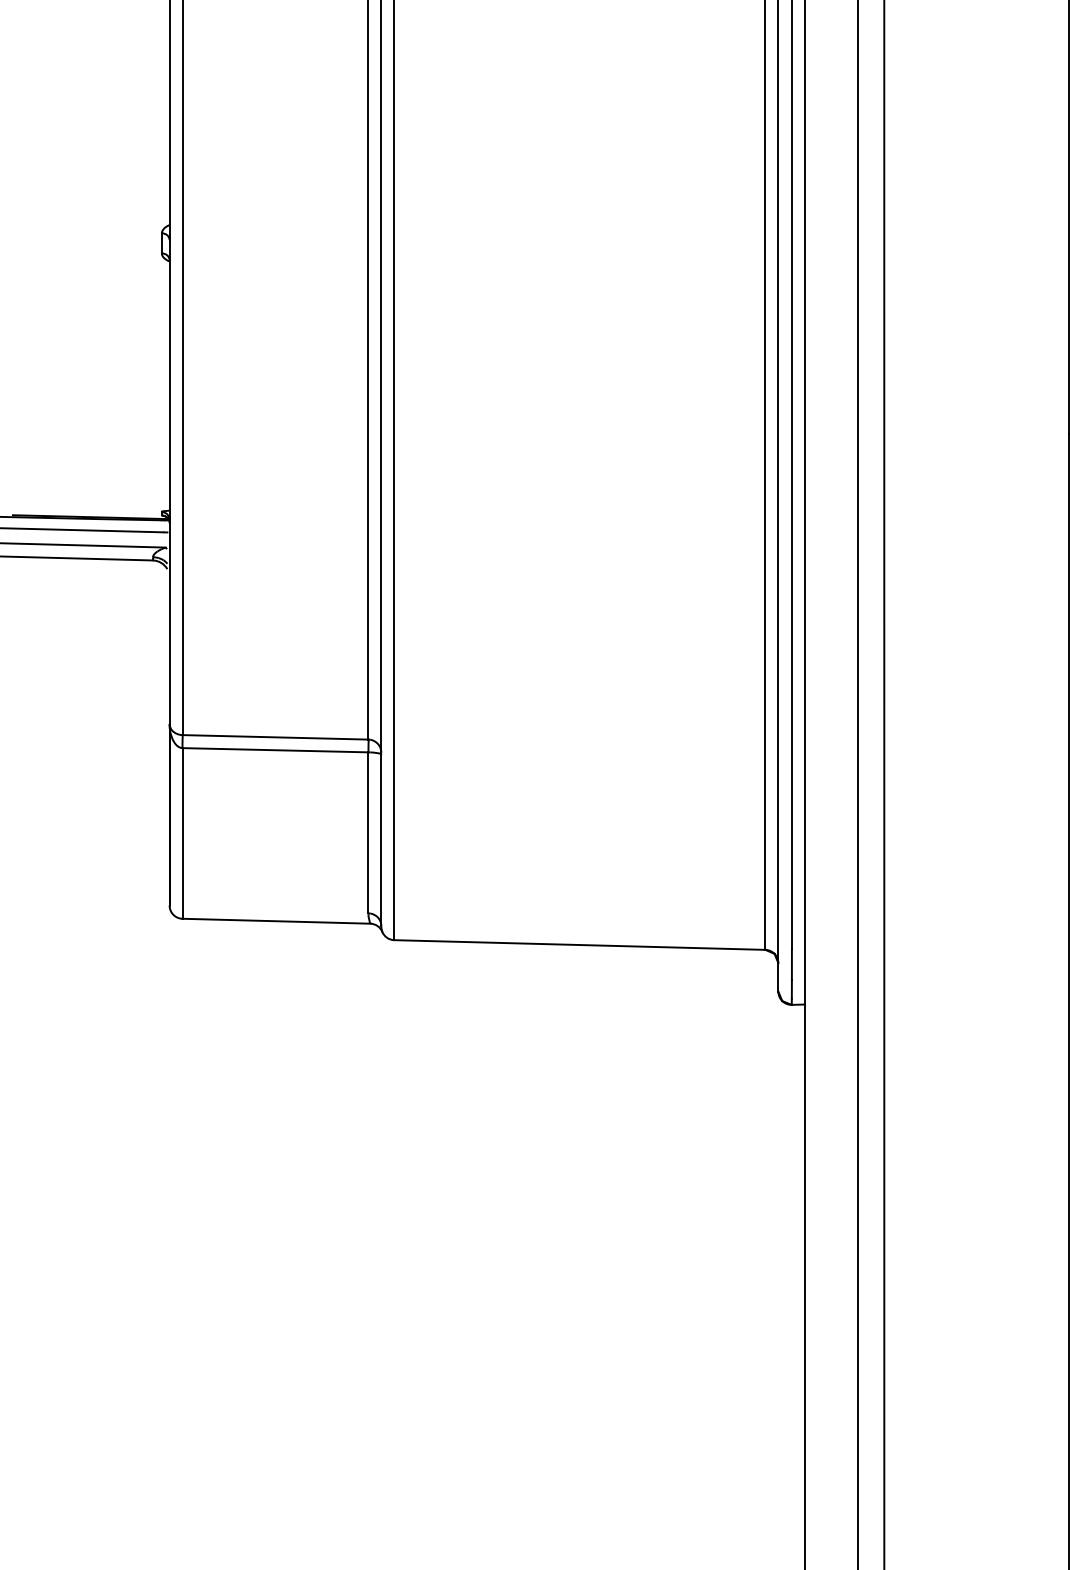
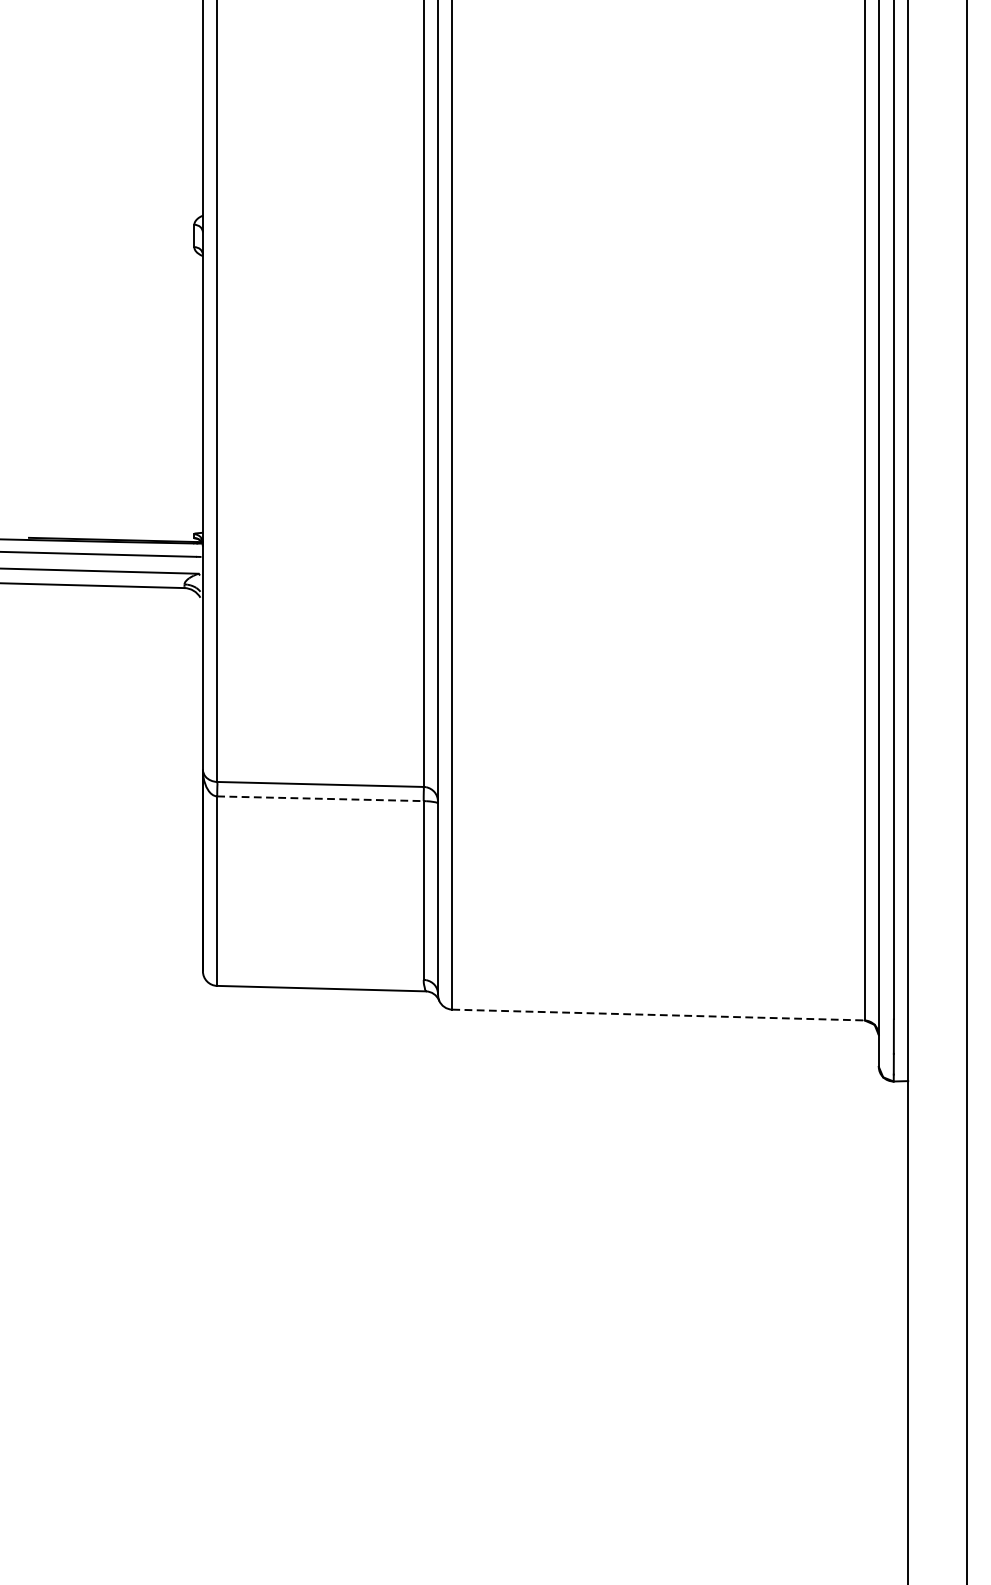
line: (275, 750) -> (320, 799), solid -> dashed
line: (579, 945) -> (658, 1015), solid -> dashed

